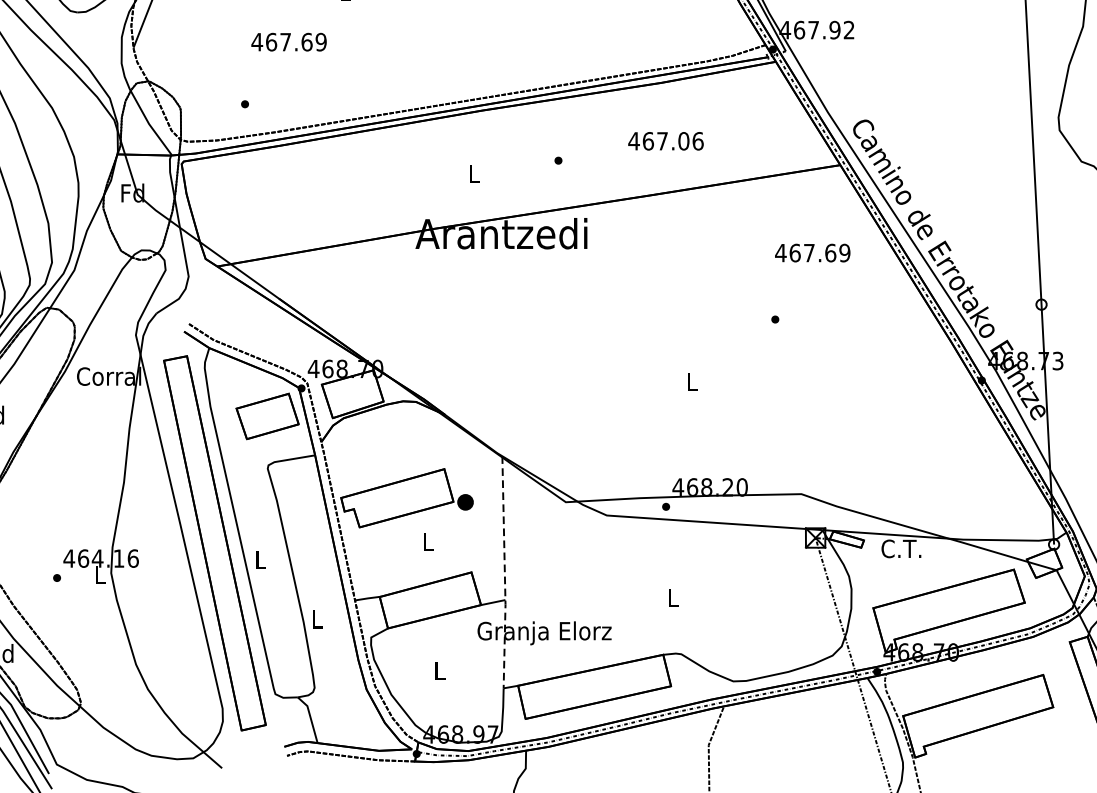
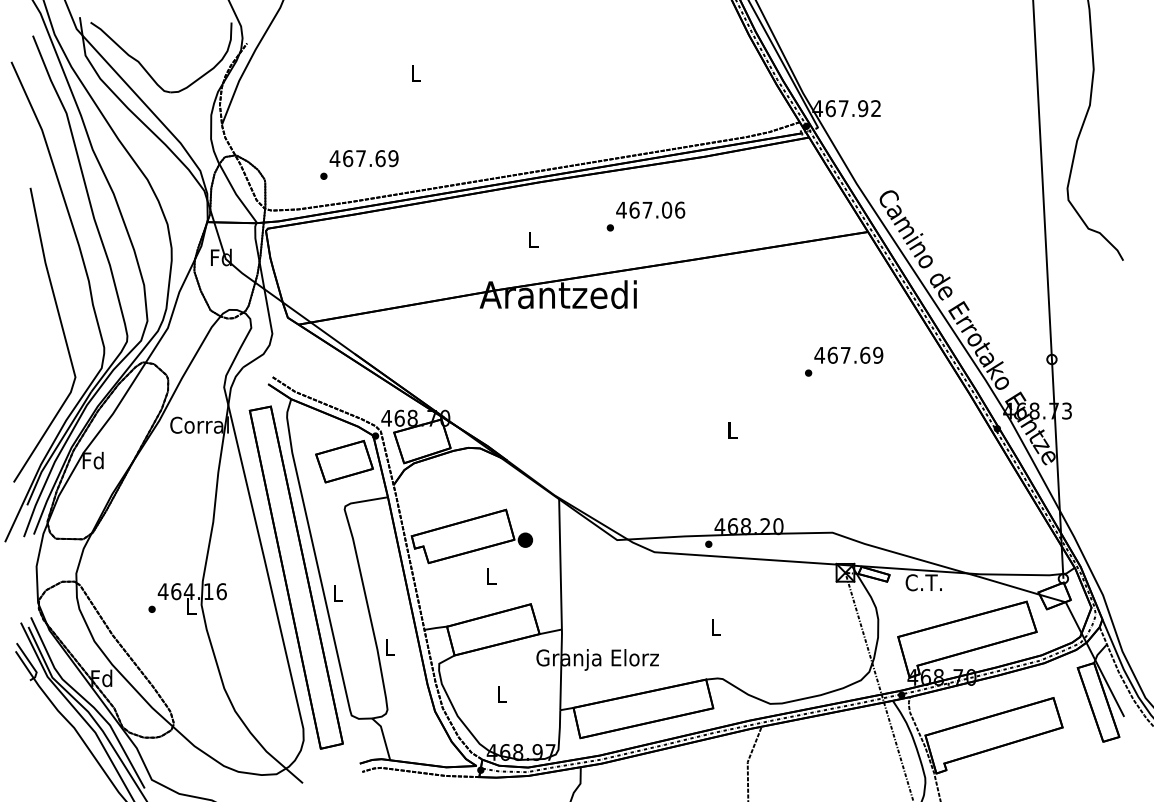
text: (288, 42) -> (363, 158), moved
text: (665, 140) -> (650, 209), moved
text: (812, 252) -> (848, 354), moved
line: (504, 572) -> (561, 604), dashed -> solid

